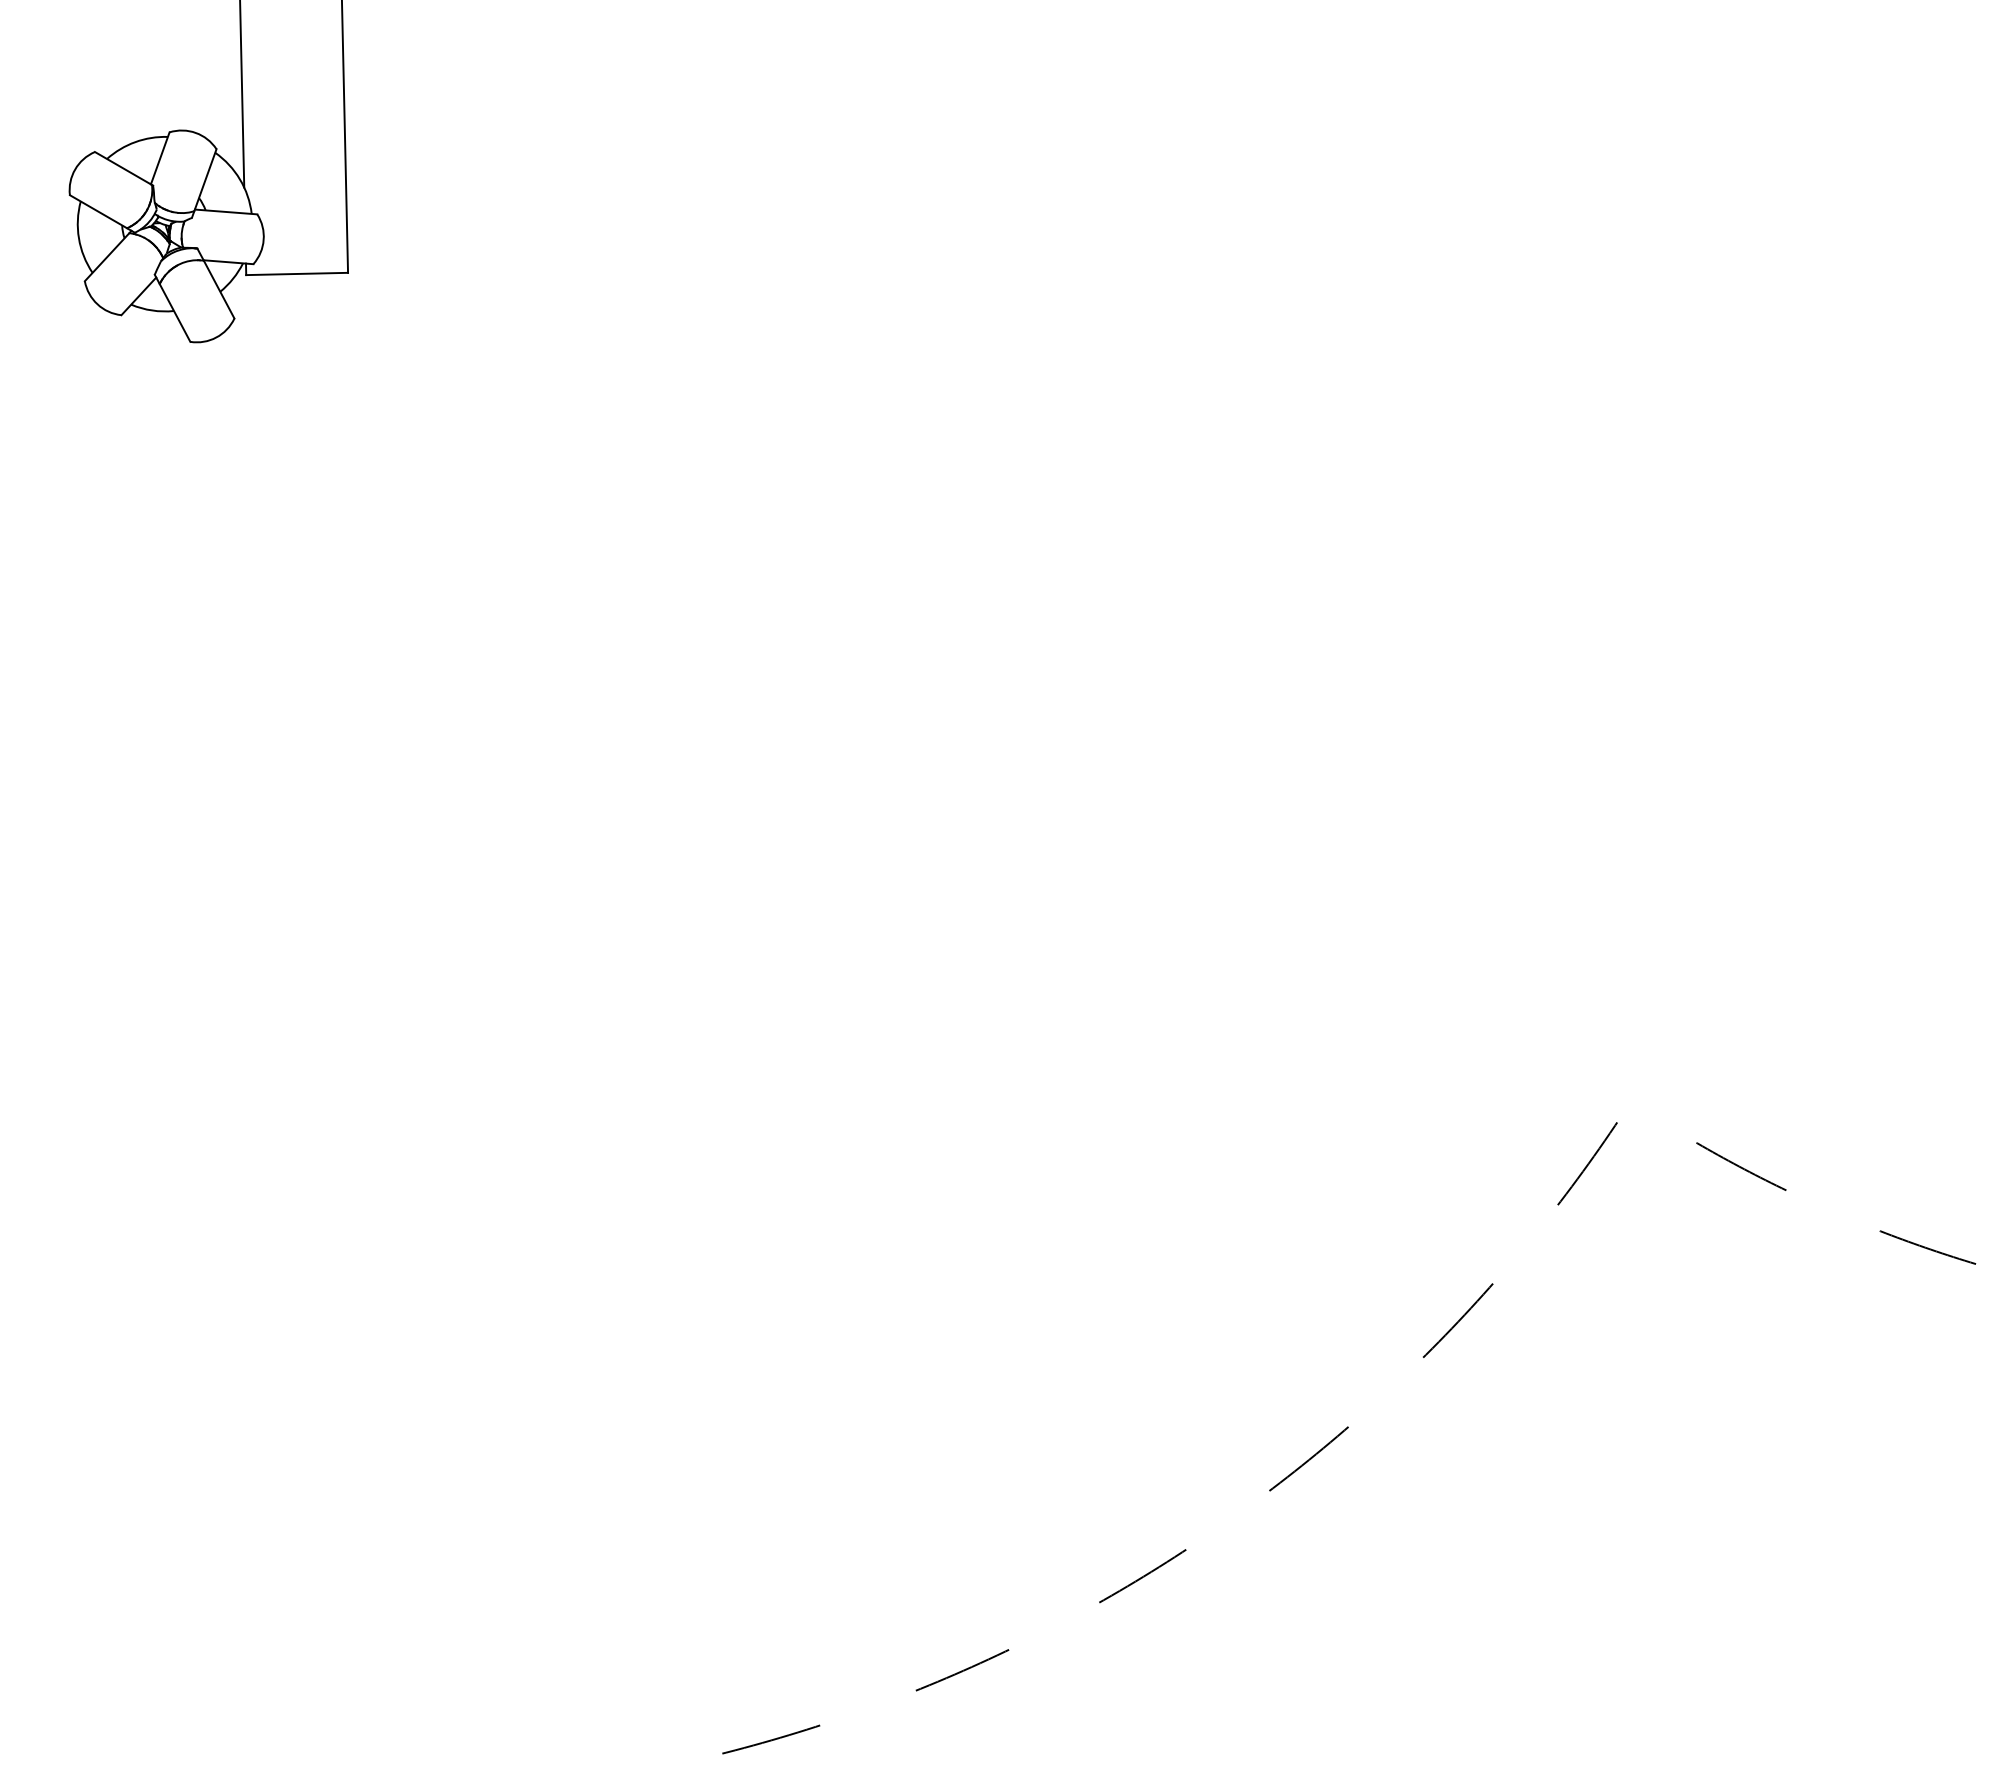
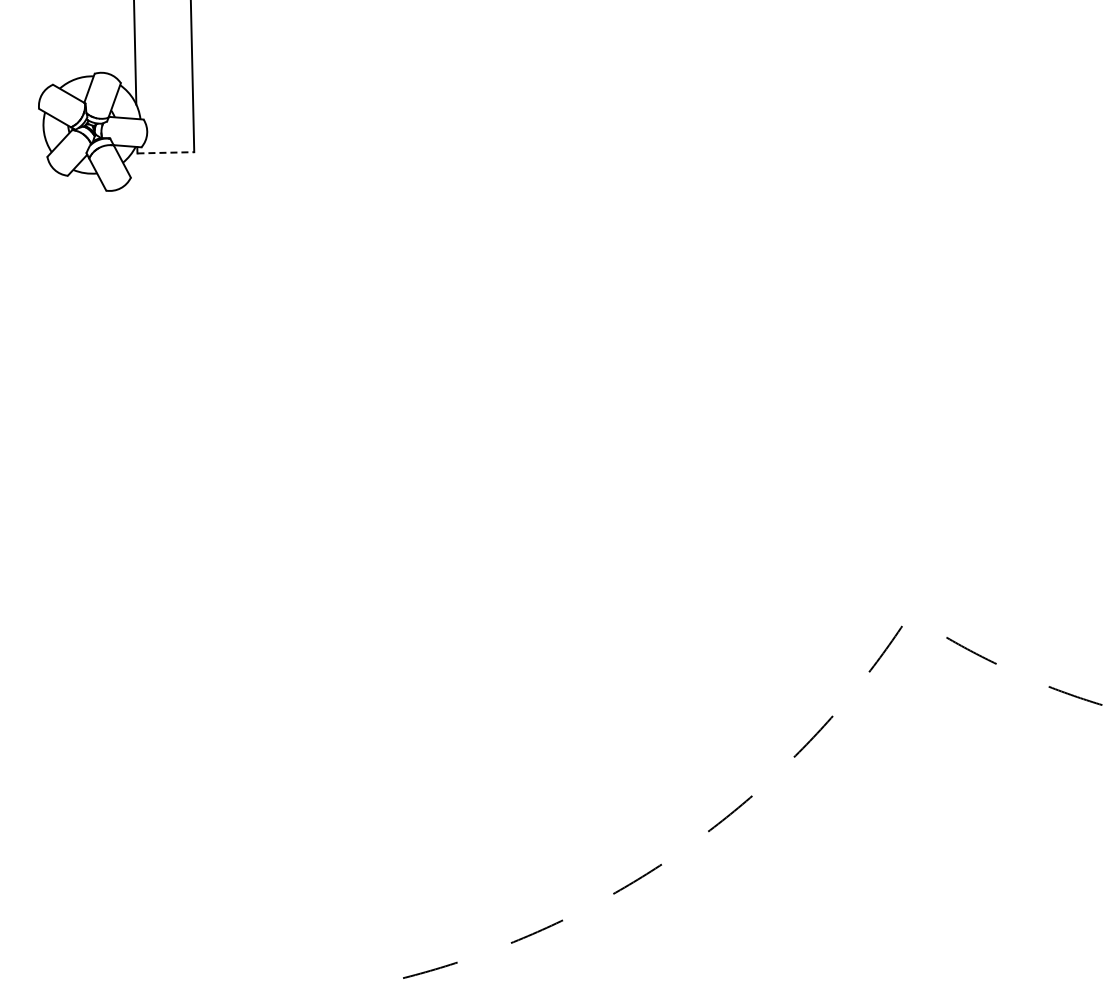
line: (298, 273) -> (166, 152), solid -> dashed

